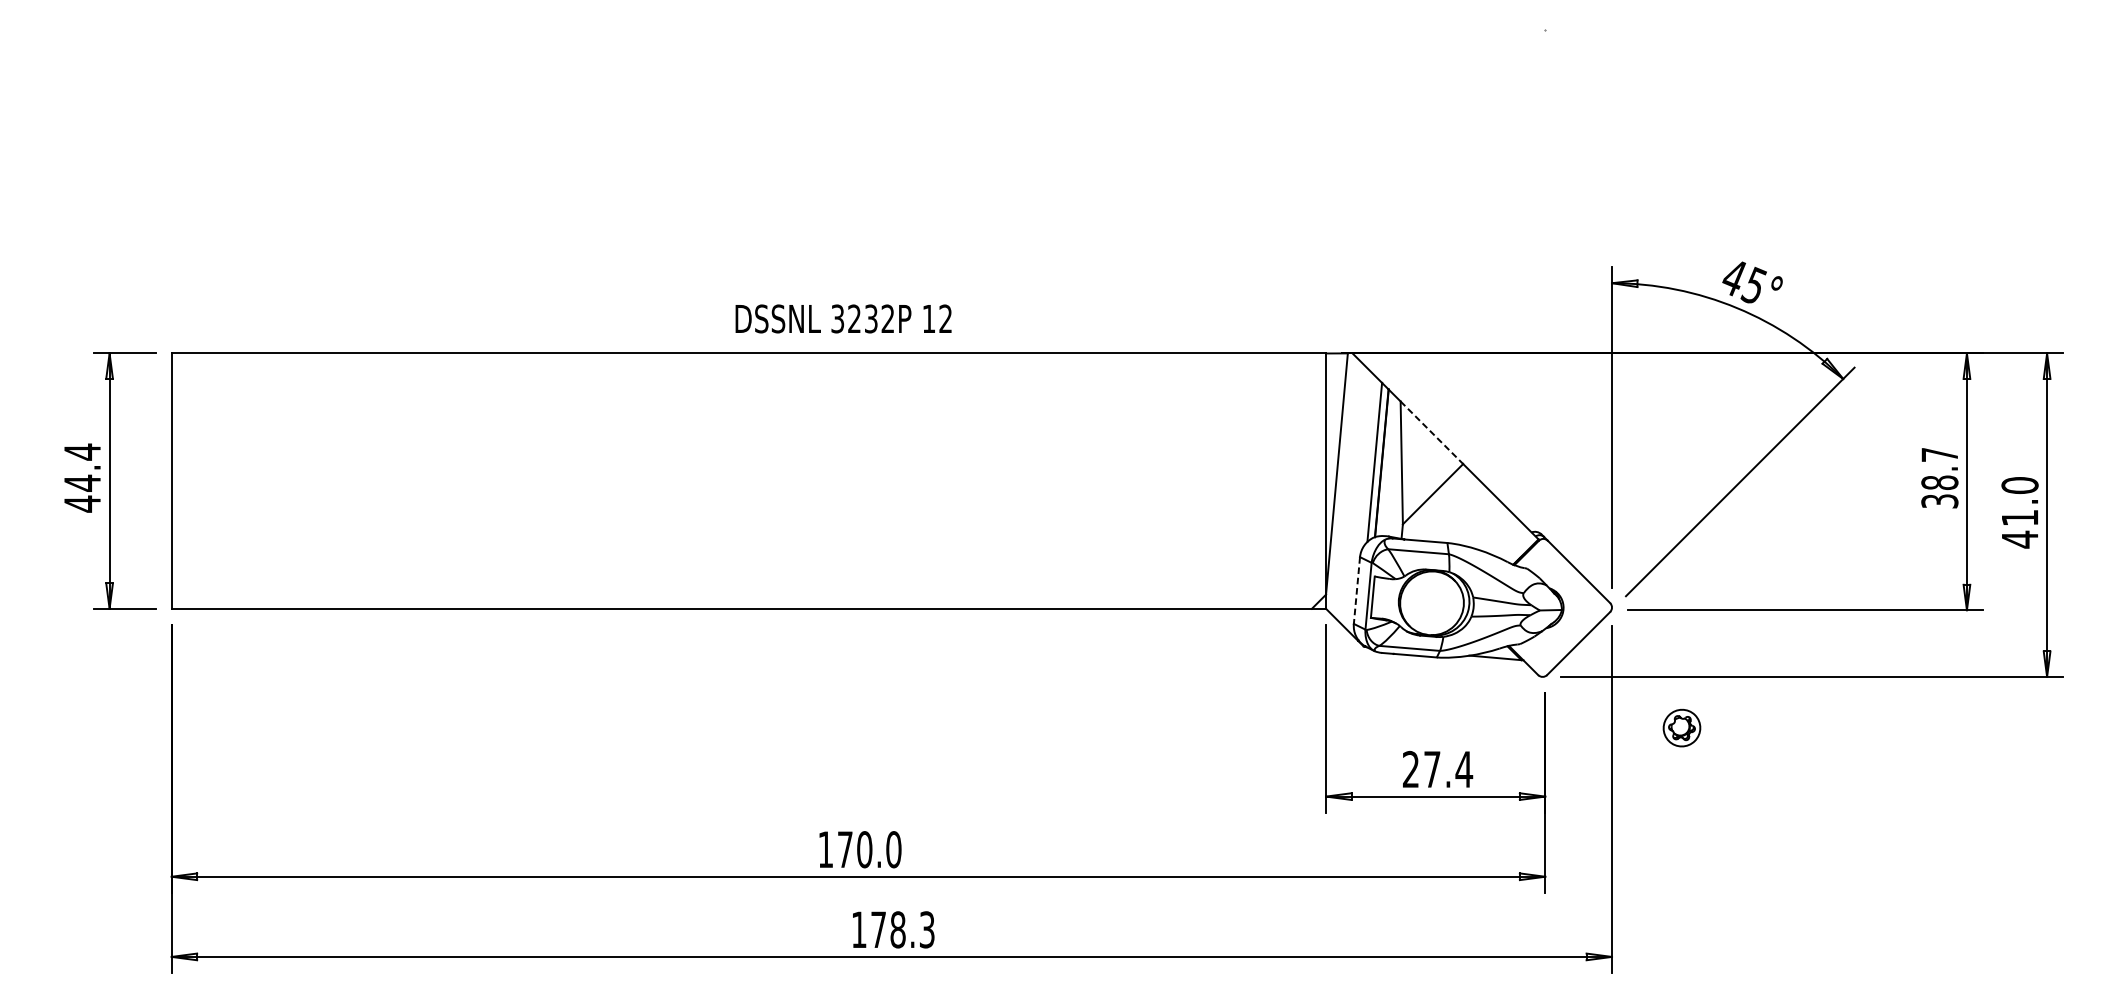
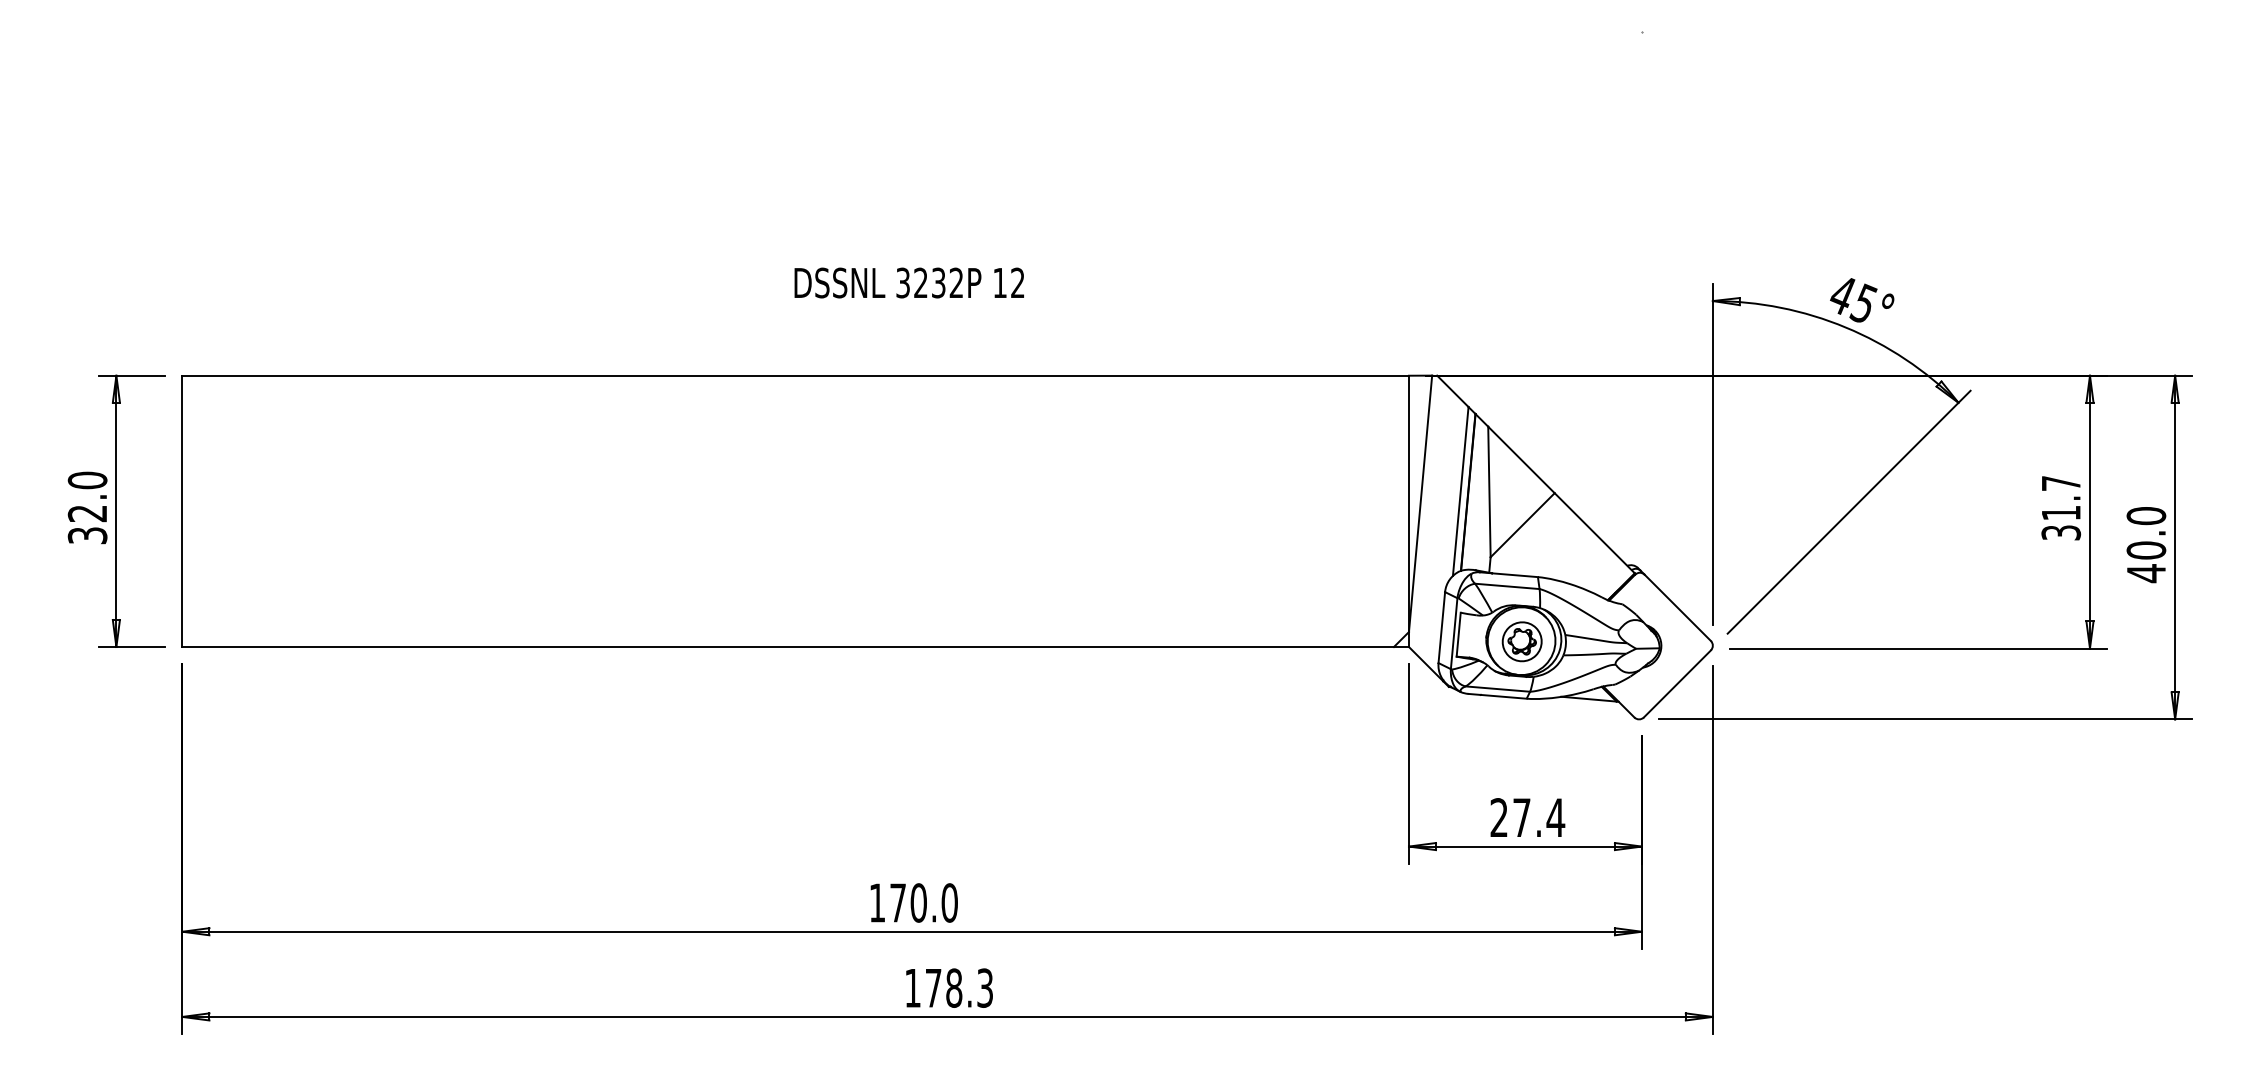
text: (842, 318) -> (908, 282), moved
line: (1431, 433) -> (1521, 460), dashed -> solid
text: (82, 477) -> (87, 507), 44.4 -> 32.0
text: (1940, 482) -> (2061, 512), 38.7 -> 31.7
text: (2020, 517) -> (2146, 550), 41.0 -> 40.0
line: (1356, 590) -> (1441, 627), dashed -> solid
part: (1681, 727) -> (1521, 641), moved

